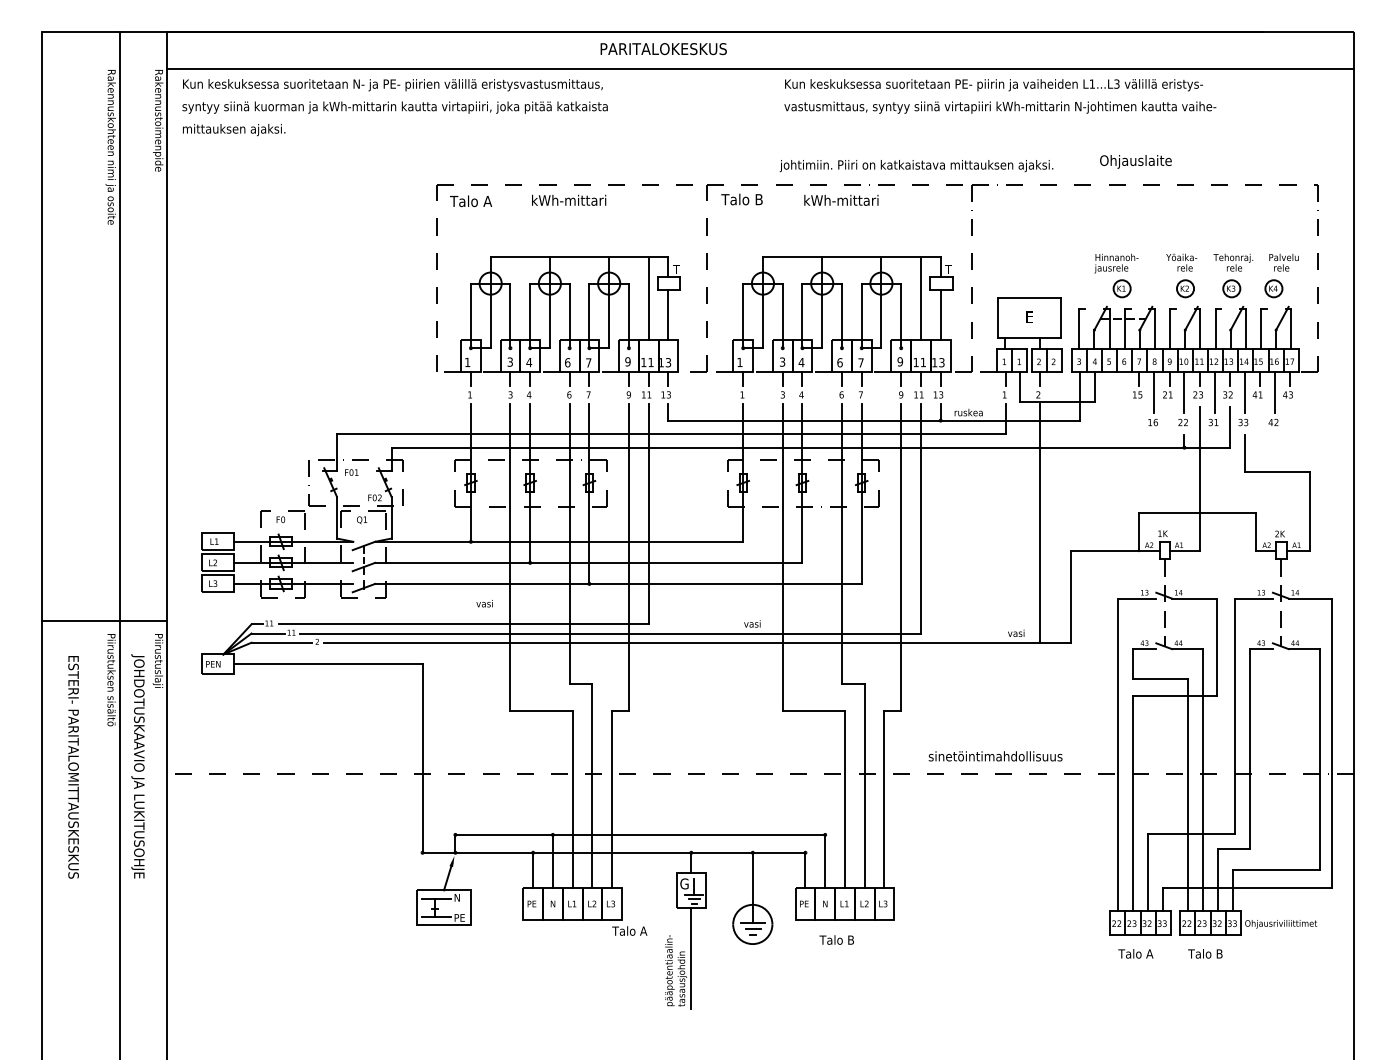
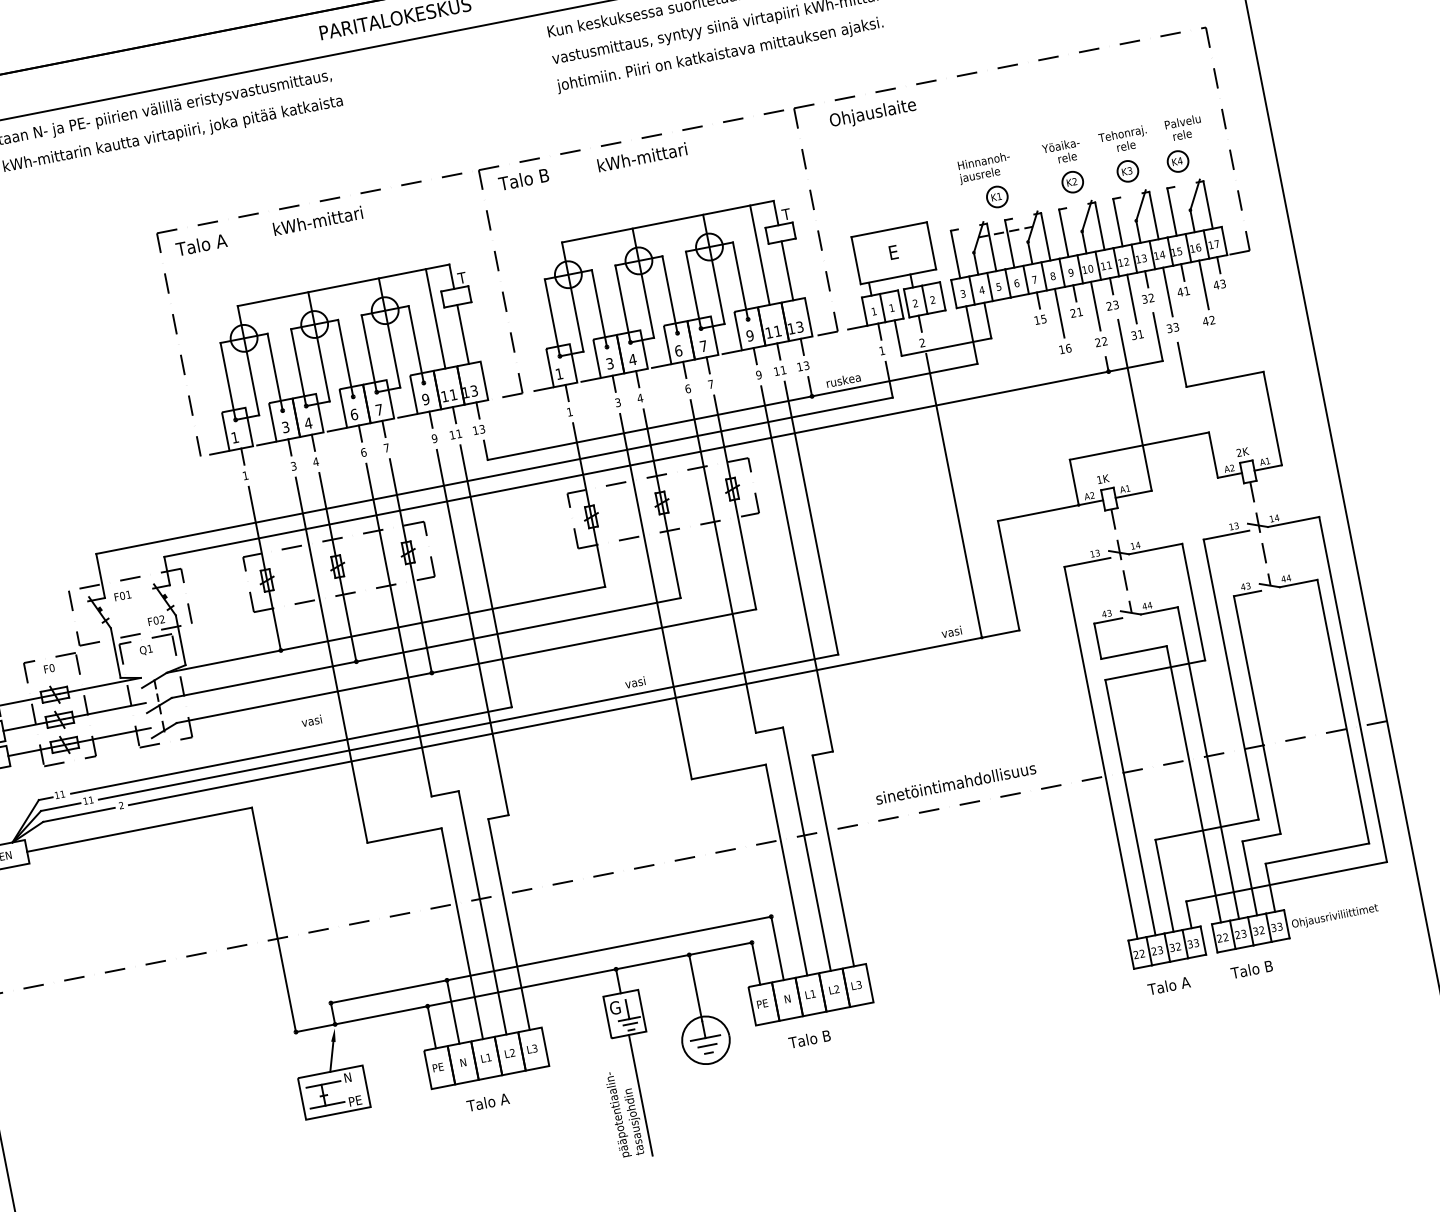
text: (1135, 161) -> (872, 113), moved
text: (916, 166) -> (720, 55), moved
text: (629, 930) -> (487, 1101), moved

